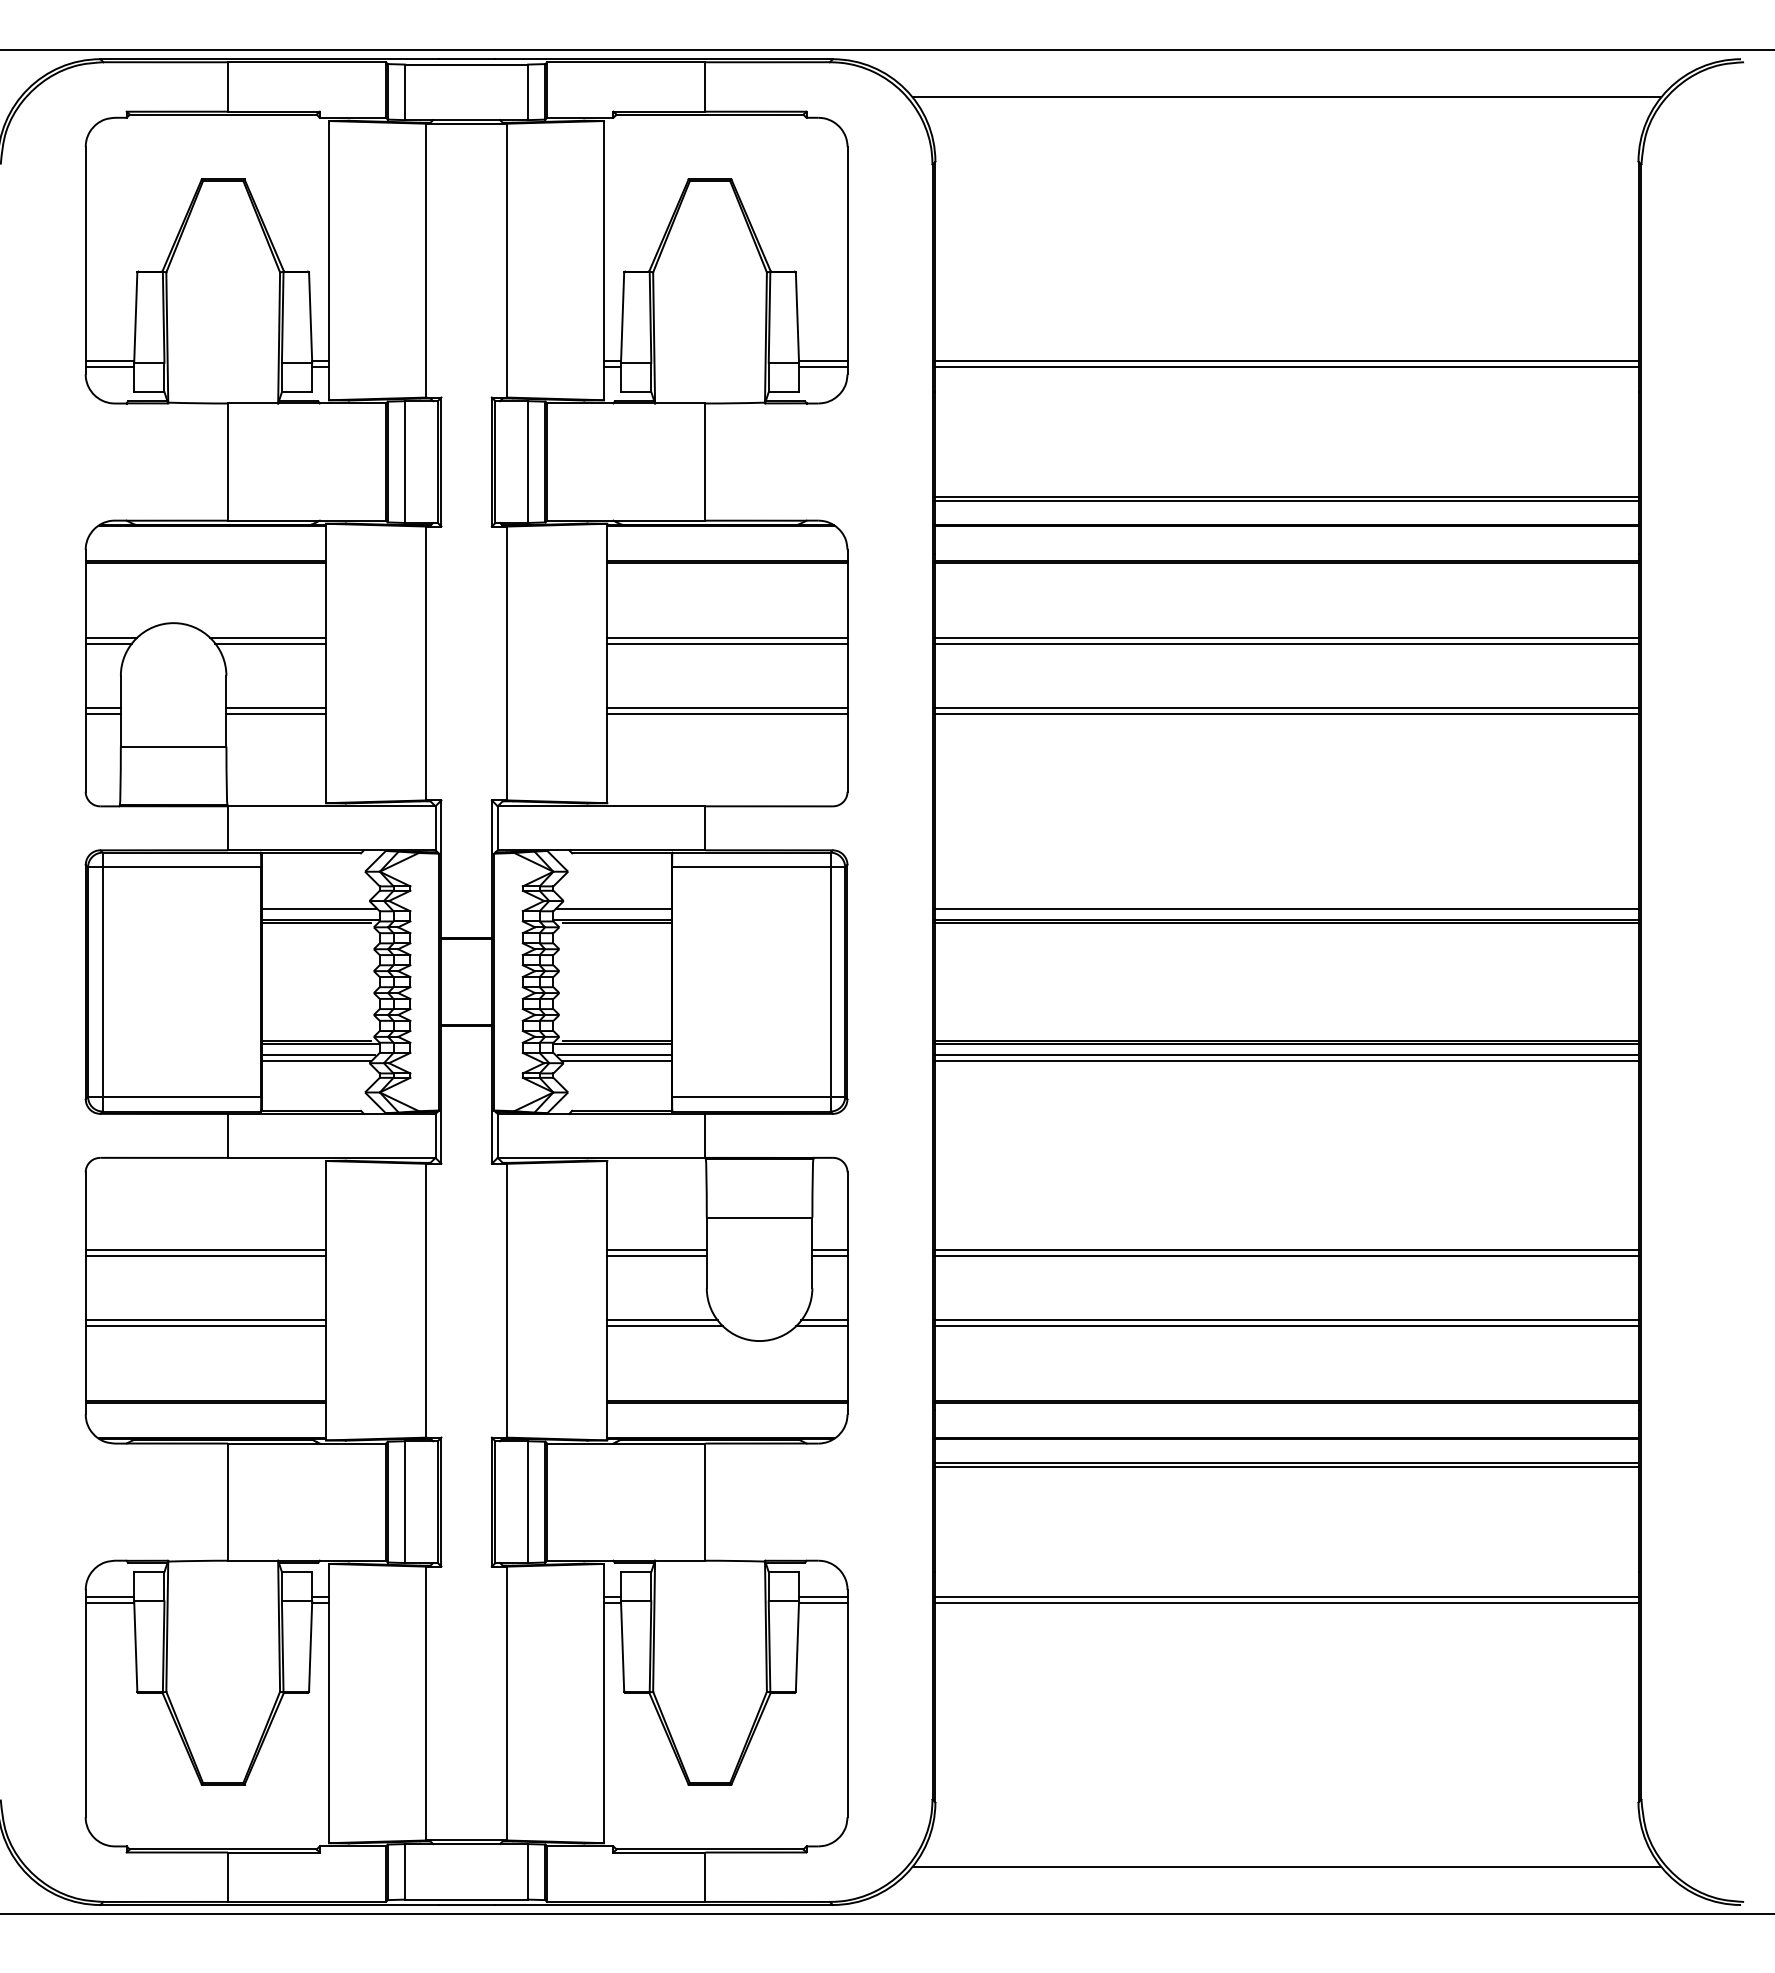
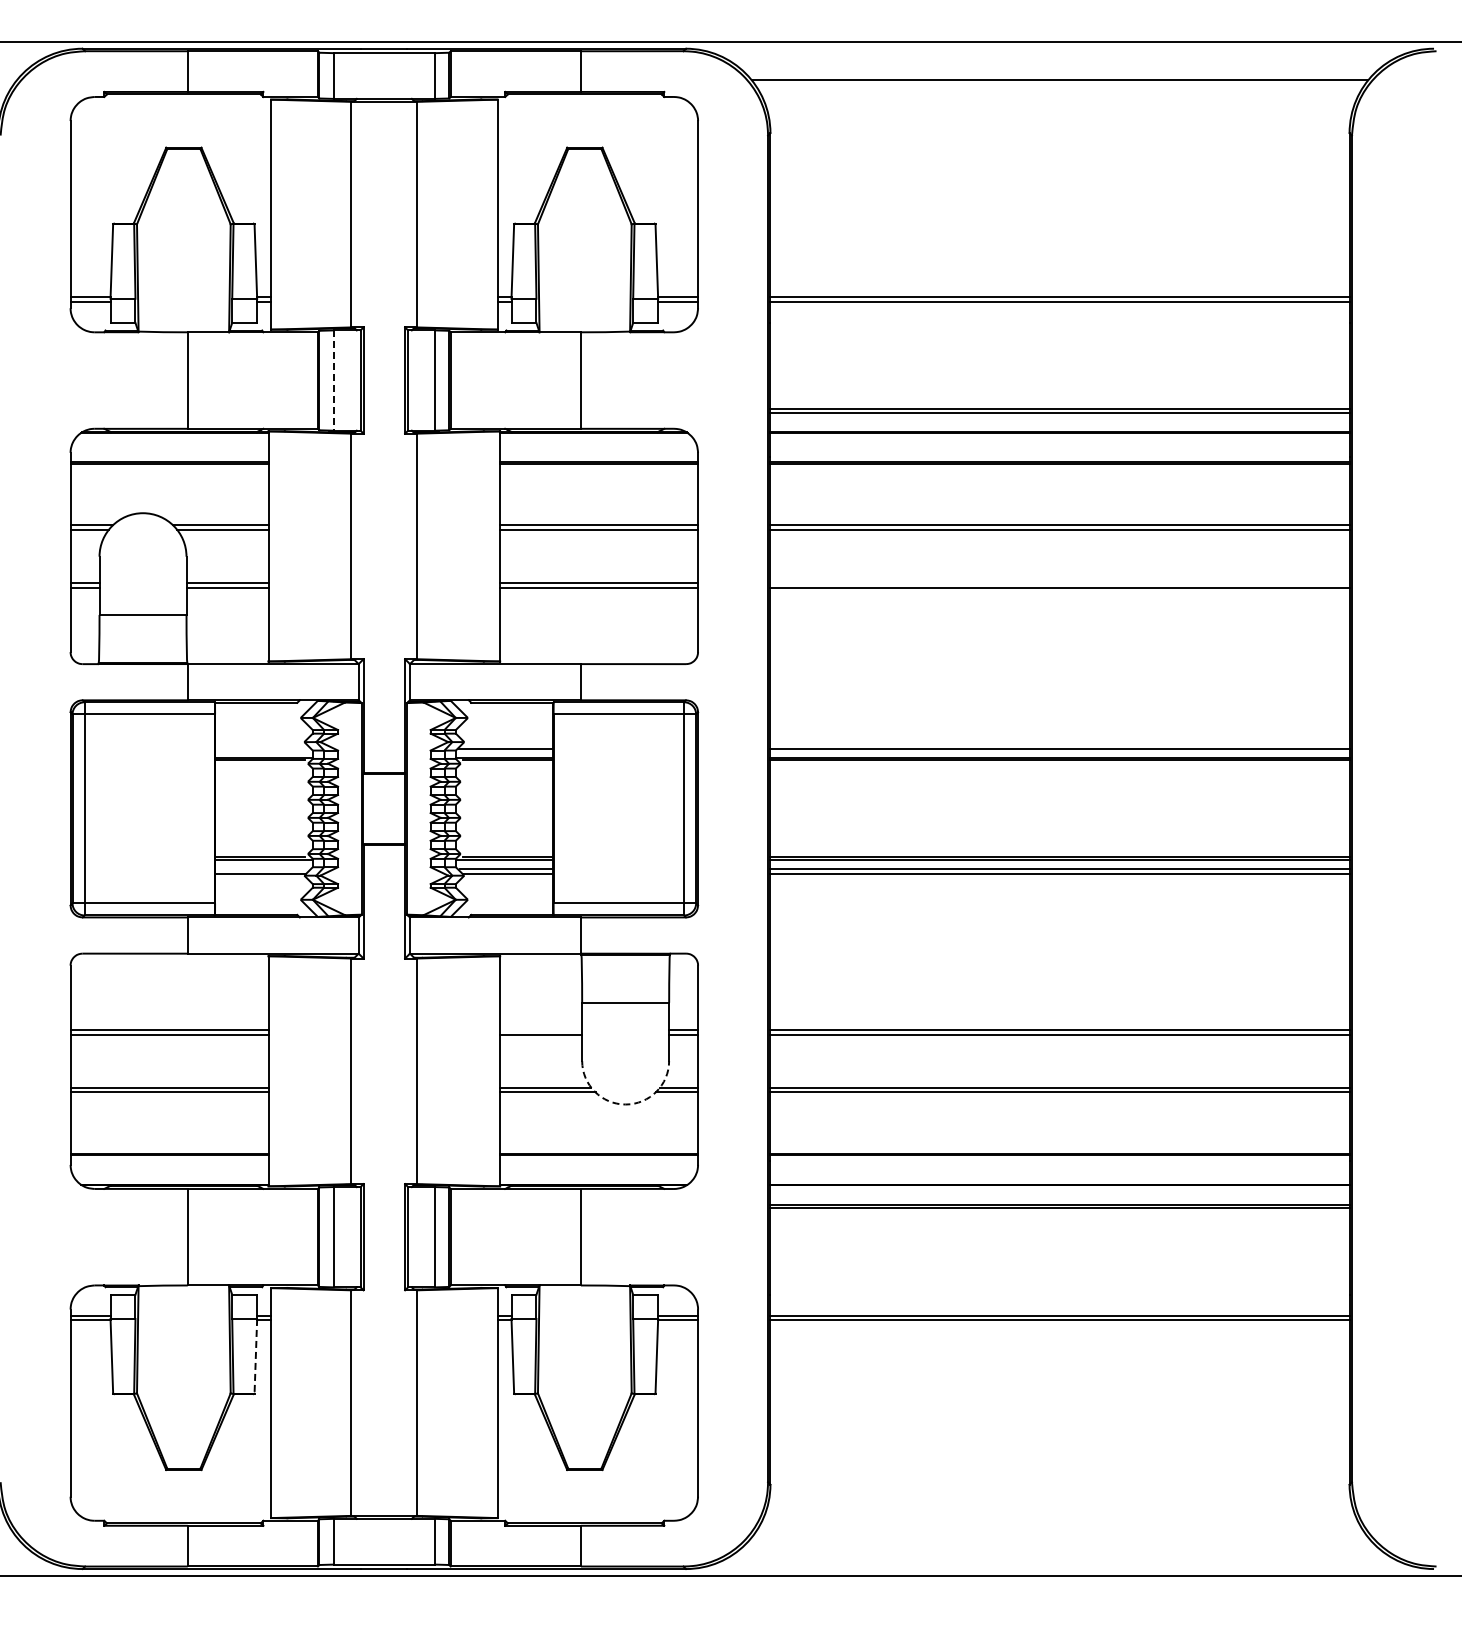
line: (404, 463) -> (333, 381), solid -> dashed
line: (1286, 708) -> (1059, 583), removed
line: (318, 908) -> (262, 748), removed
line: (318, 1055) -> (262, 869), removed
line: (657, 1249) -> (541, 1029), removed
arc: (759, 1341) -> (625, 1104), solid -> dashed
line: (310, 1646) -> (255, 1356), solid -> dashed
line: (1286, 1866) -> (1059, 1537), removed

